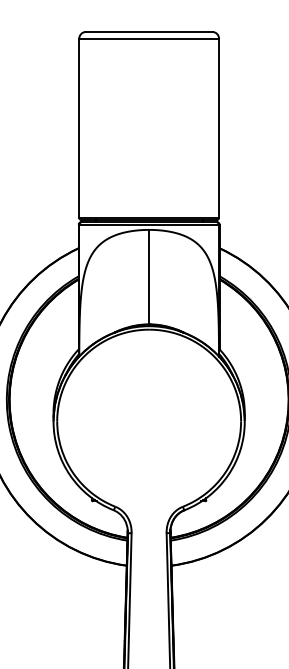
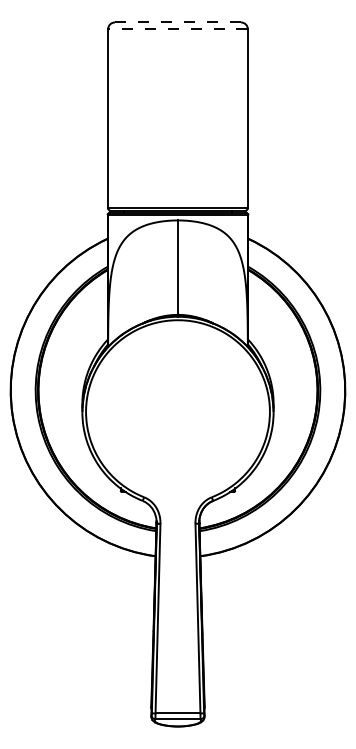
line: (148, 31) -> (177, 22), solid -> dashed
line: (149, 38) -> (178, 29), solid -> dashed

